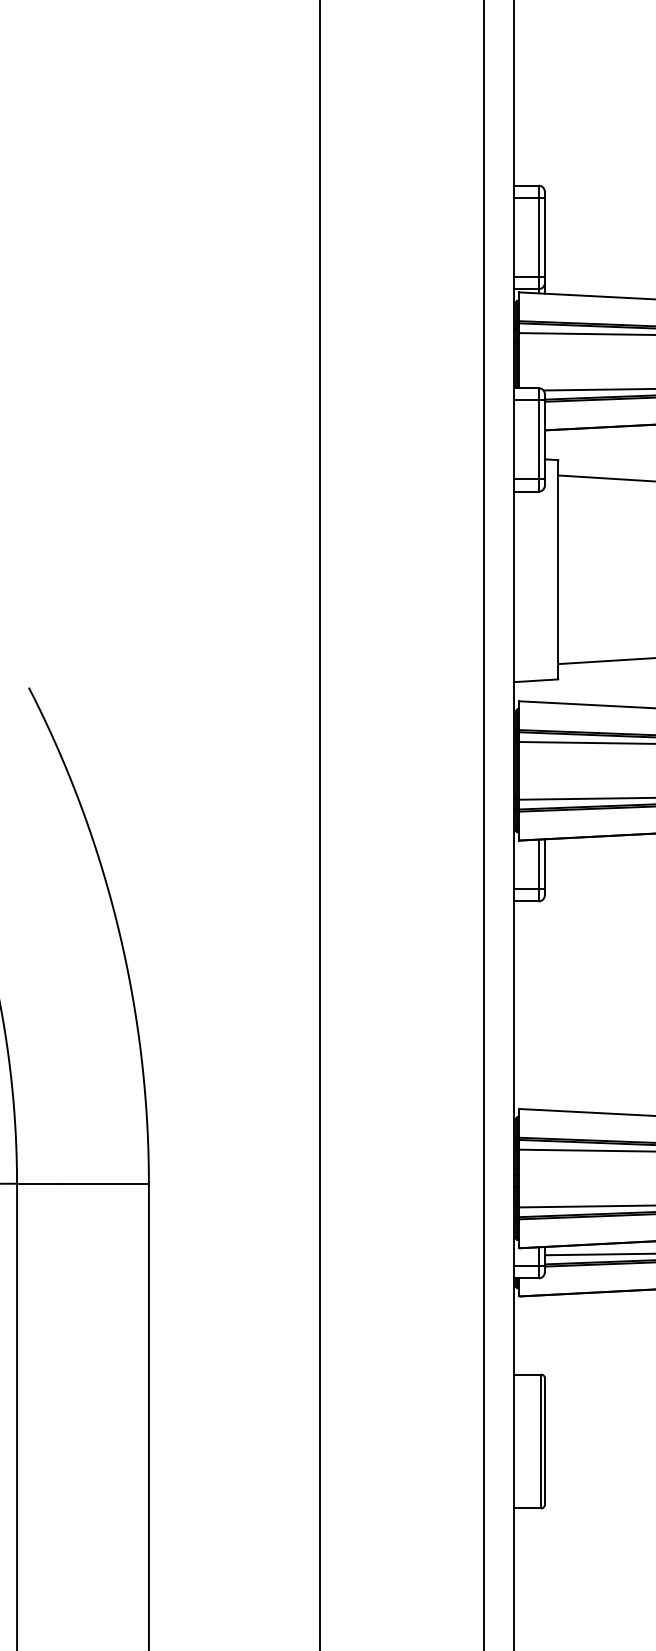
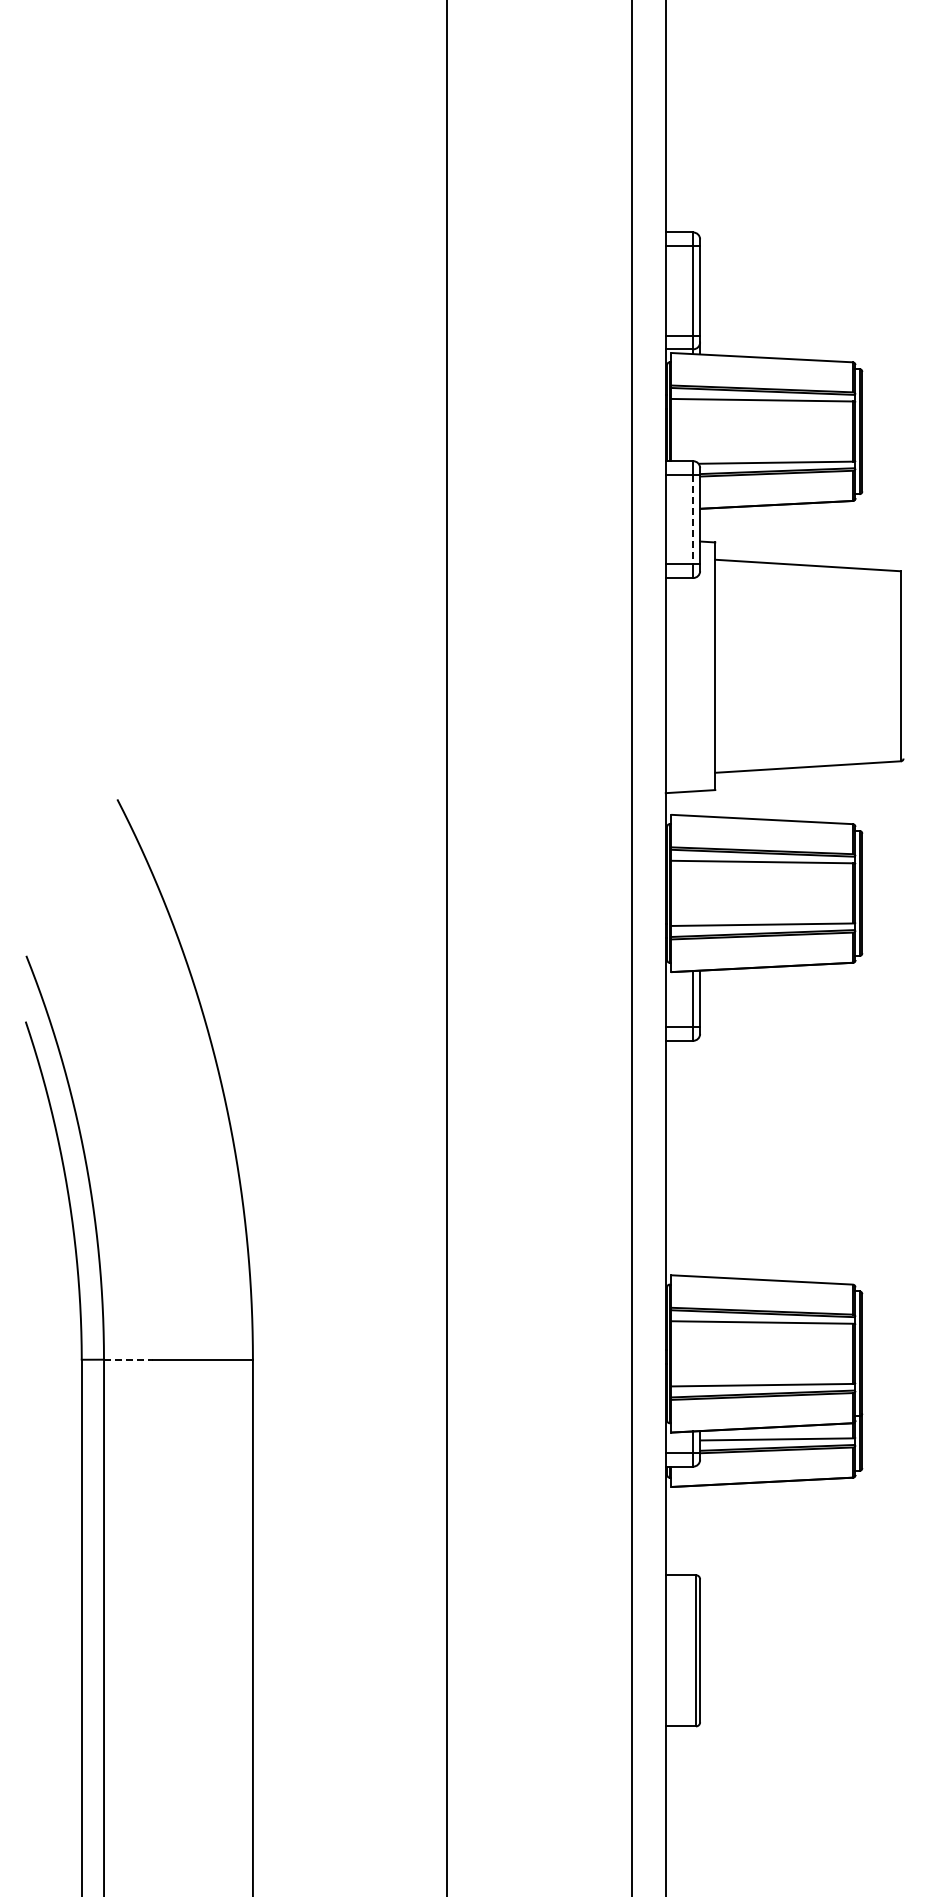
line: (538, 439) -> (693, 519), solid -> dashed
line: (38, 1183) -> (128, 1359), solid -> dashed

